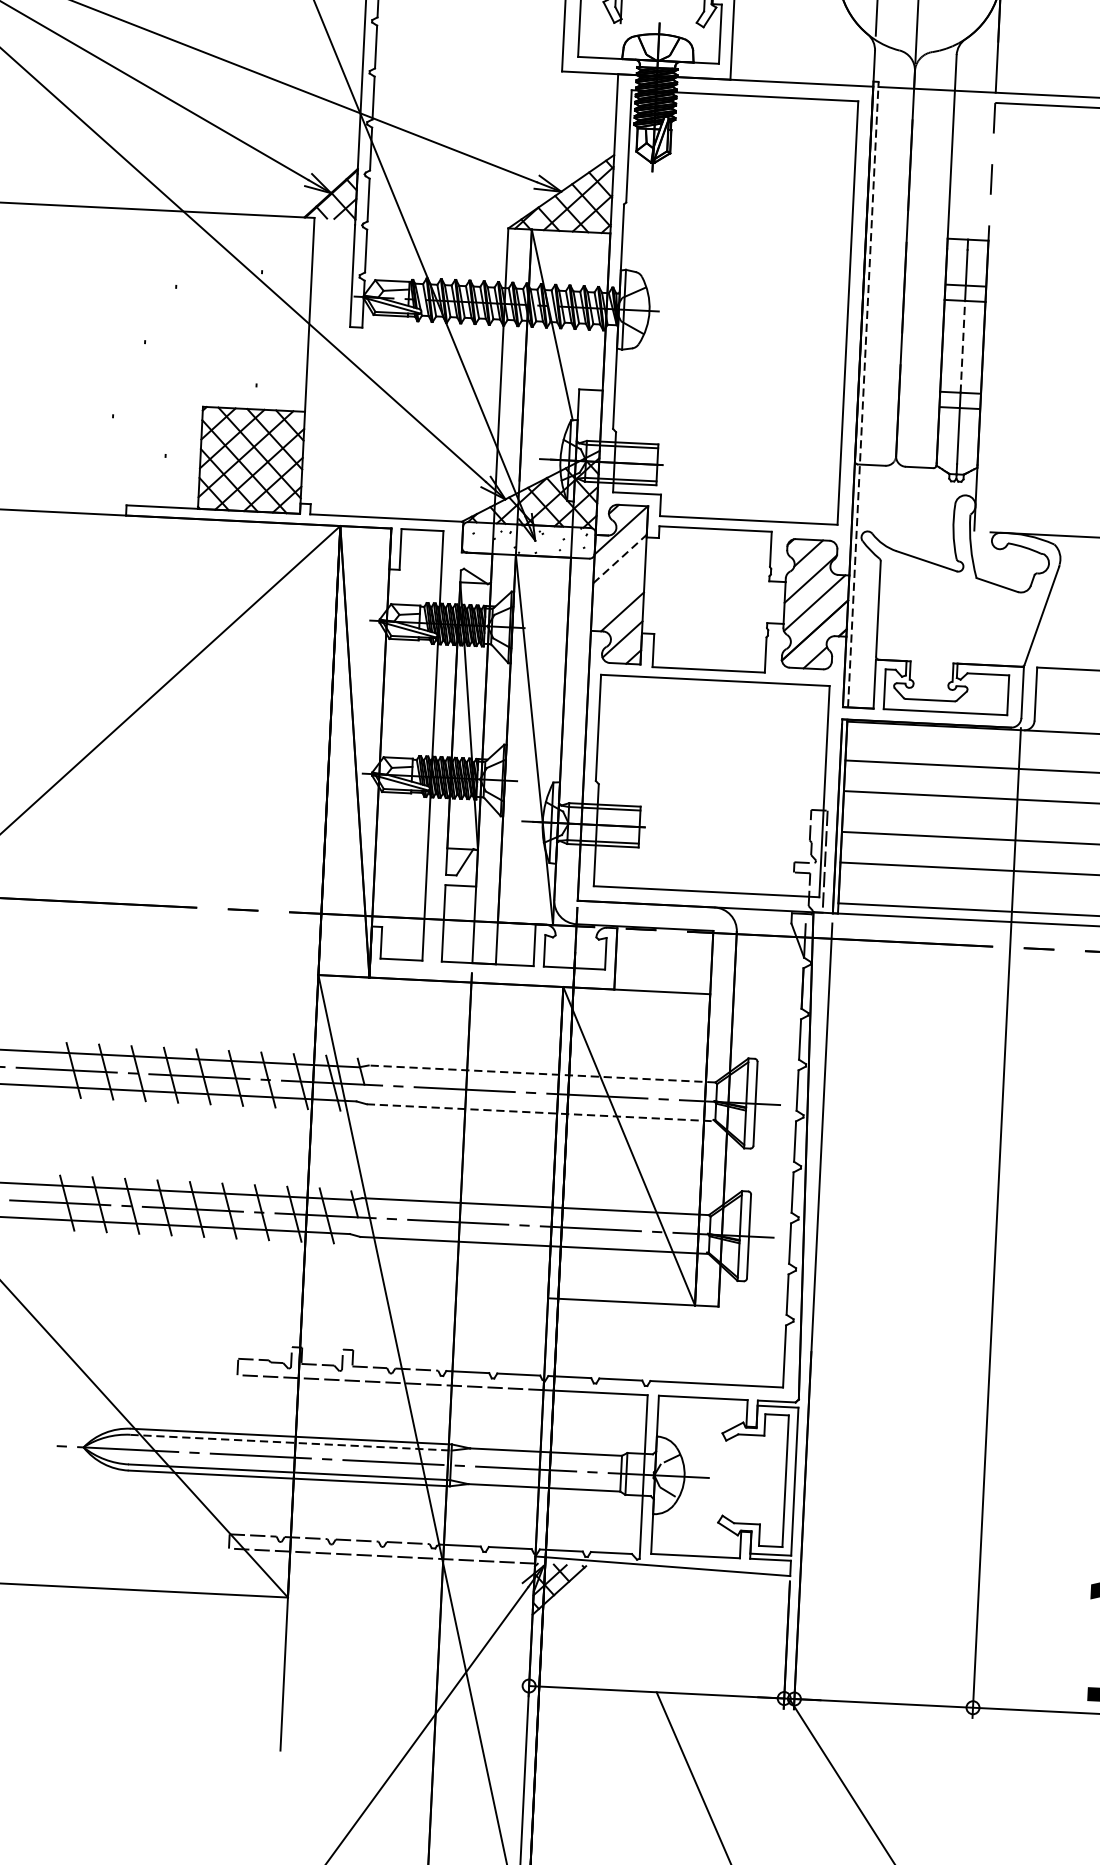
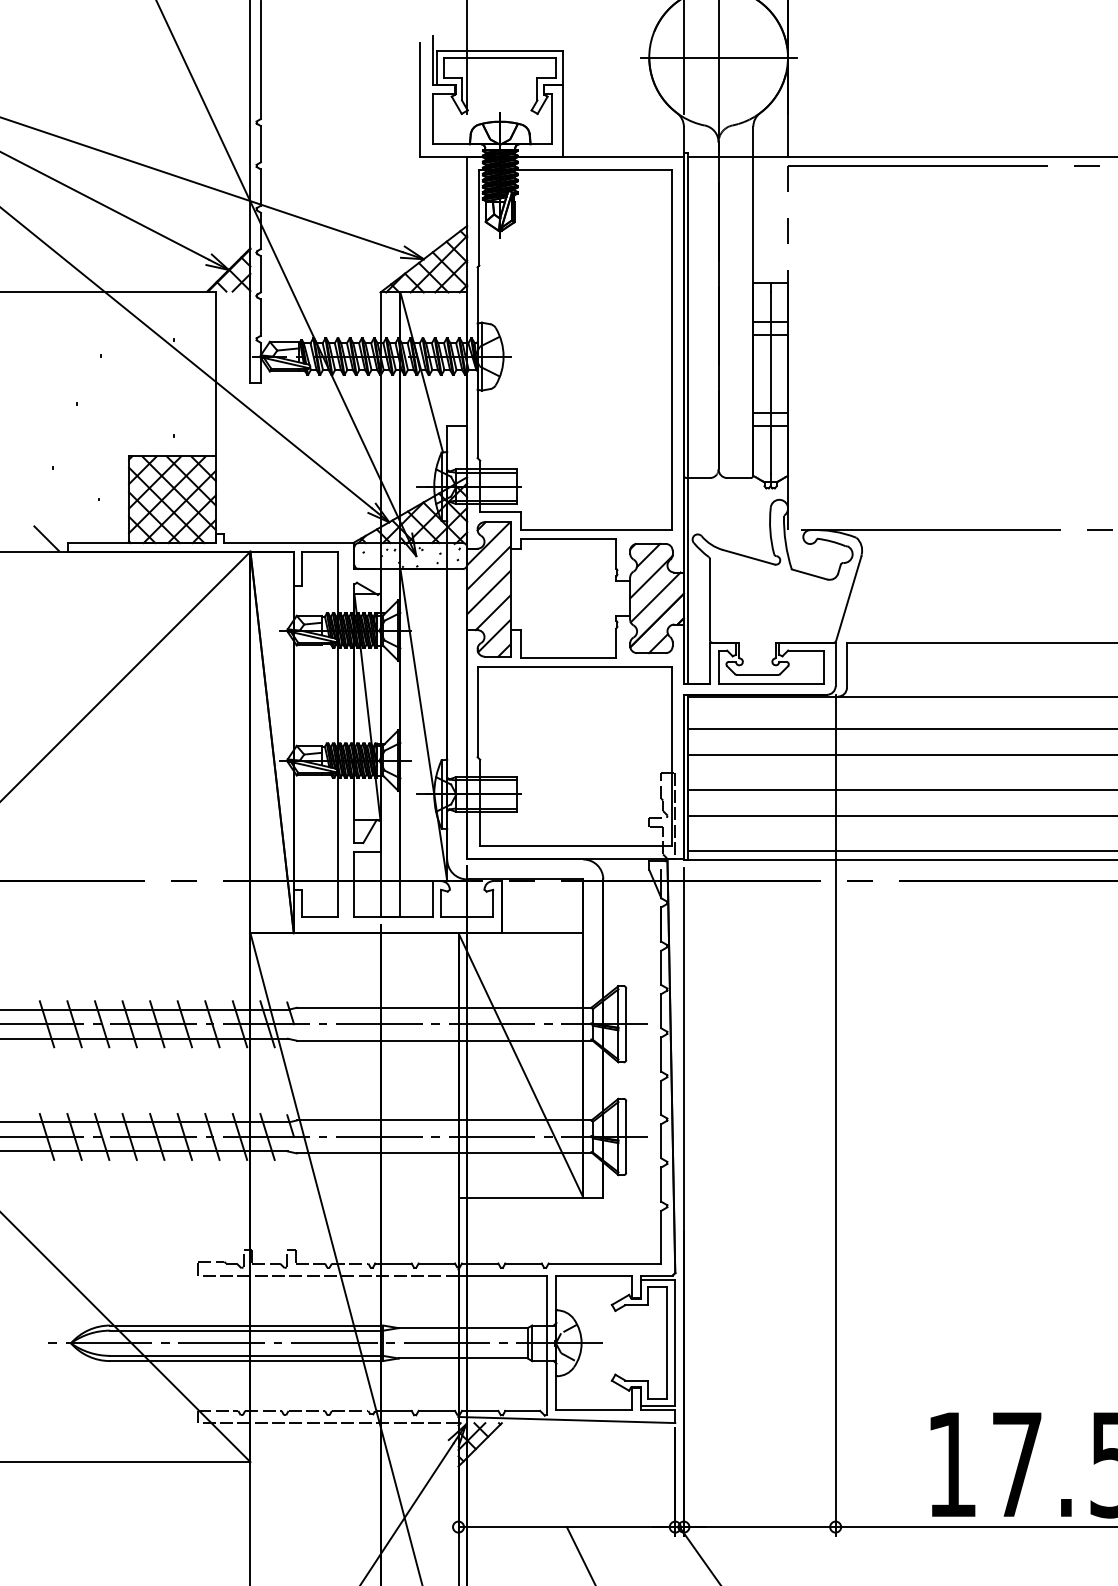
line: (962, 346) -> (770, 373), dashed -> solid
line: (863, 394) -> (688, 418), dashed -> solid
line: (101, 498) -> (46, 538), added
line: (619, 559) -> (488, 568), dashed -> solid
line: (618, 587) -> (488, 592), added
line: (541, 1073) -> (443, 1007), dashed -> solid
line: (540, 1112) -> (444, 1040), dashed -> solid
line: (292, 1442) -> (247, 1330), dashed -> solid

